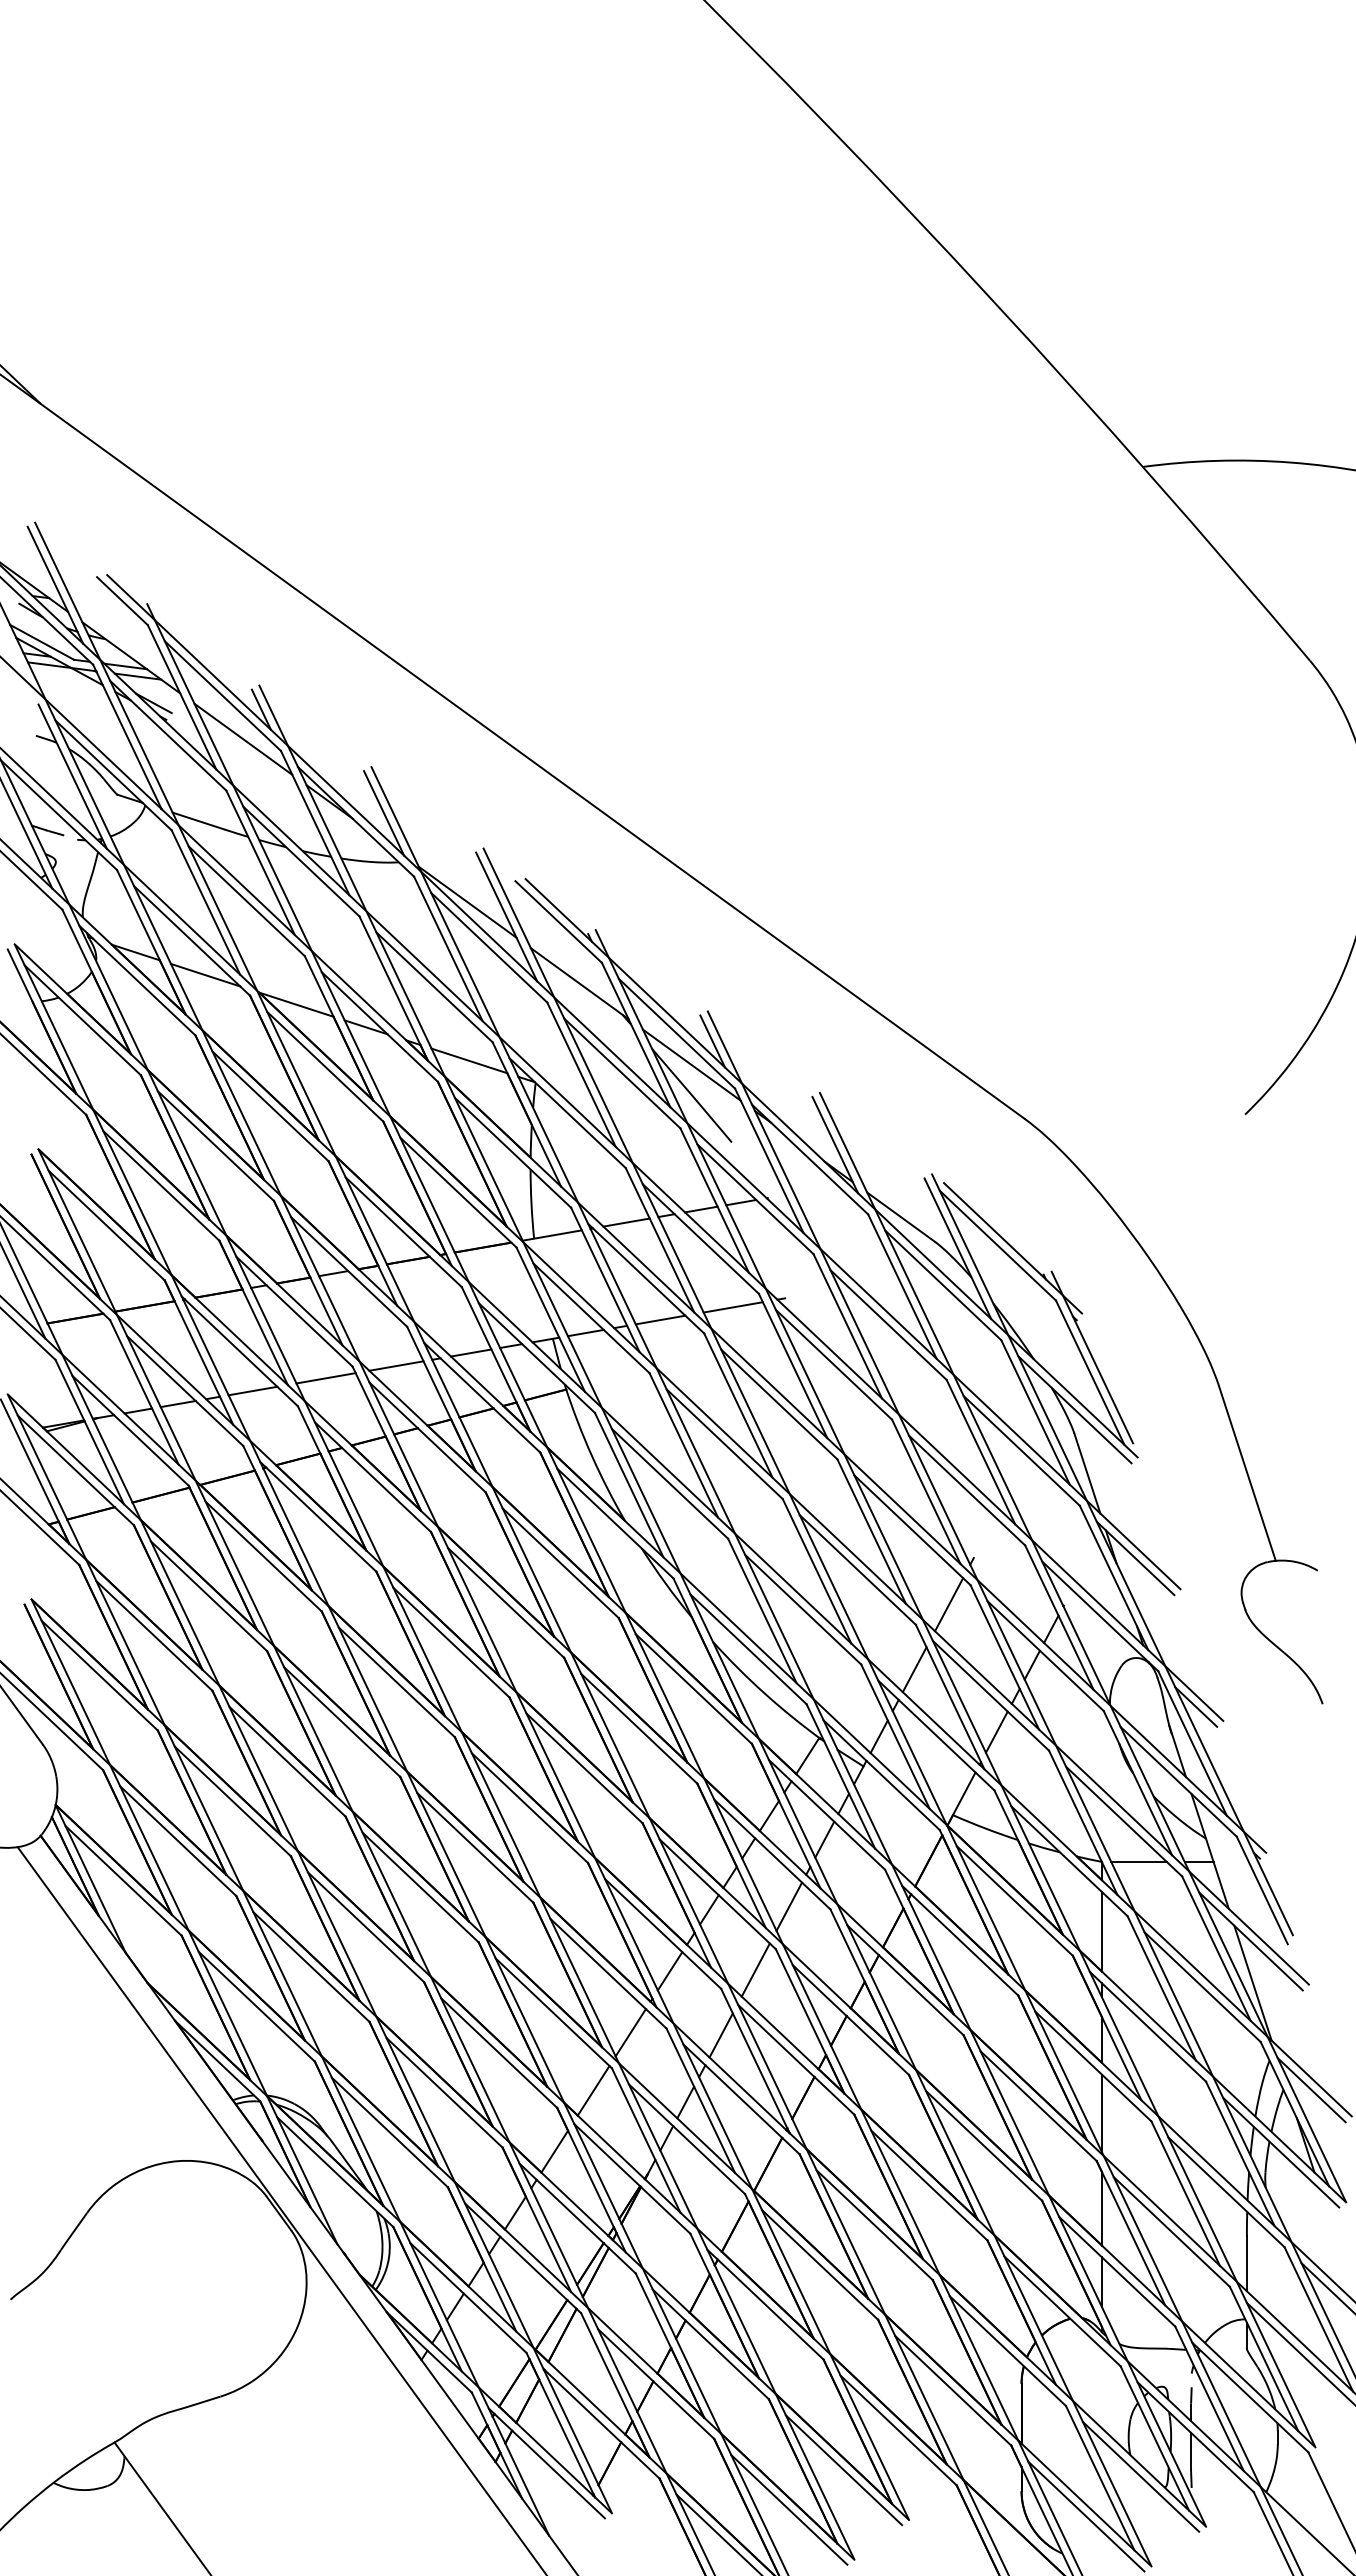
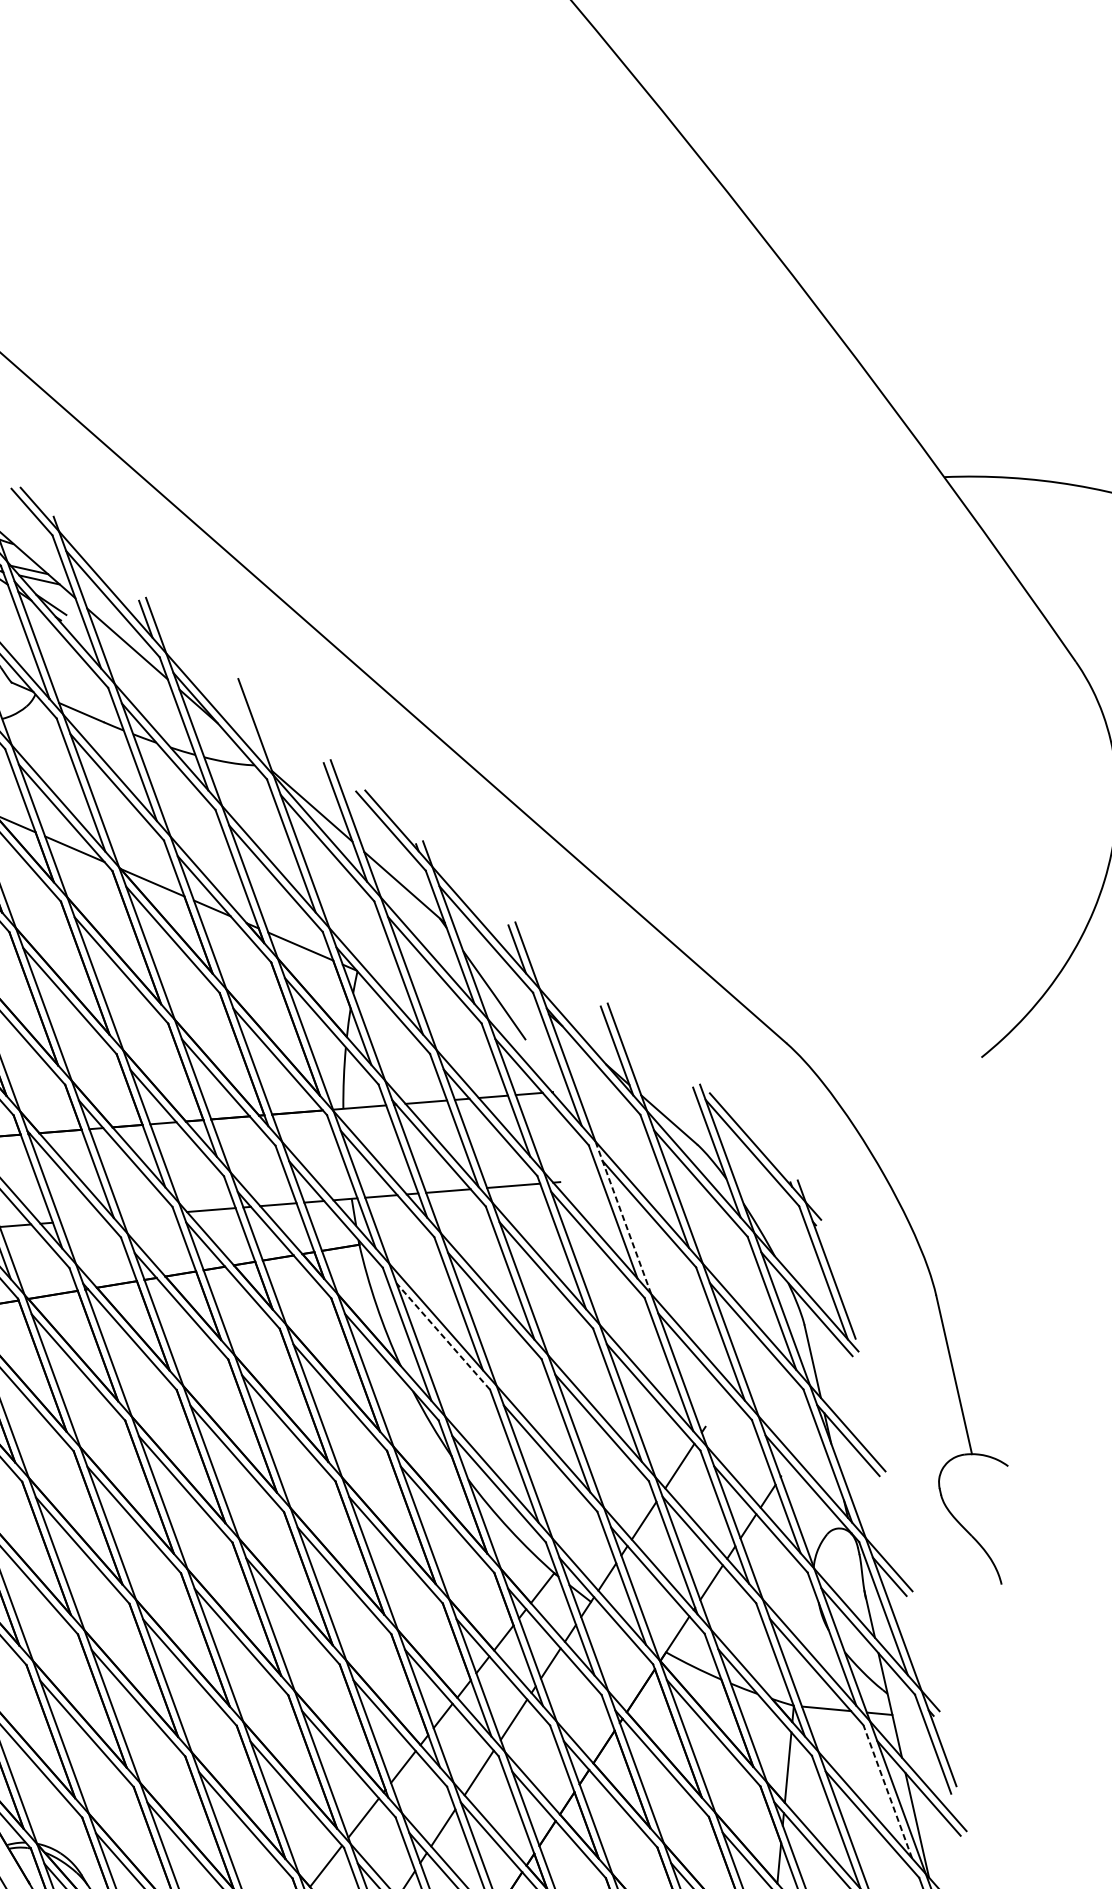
line: (384, 813) -> (246, 721), removed
line: (691, 1064) -> (496, 967), removed
line: (860, 1332) -> (623, 1218), solid -> dashed
line: (325, 1378) -> (147, 1215), removed
line: (252, 1390) -> (82, 1219), removed
line: (670, 1483) -> (443, 1336), solid -> dashed
line: (1216, 1948) -> (887, 1791), solid -> dashed

